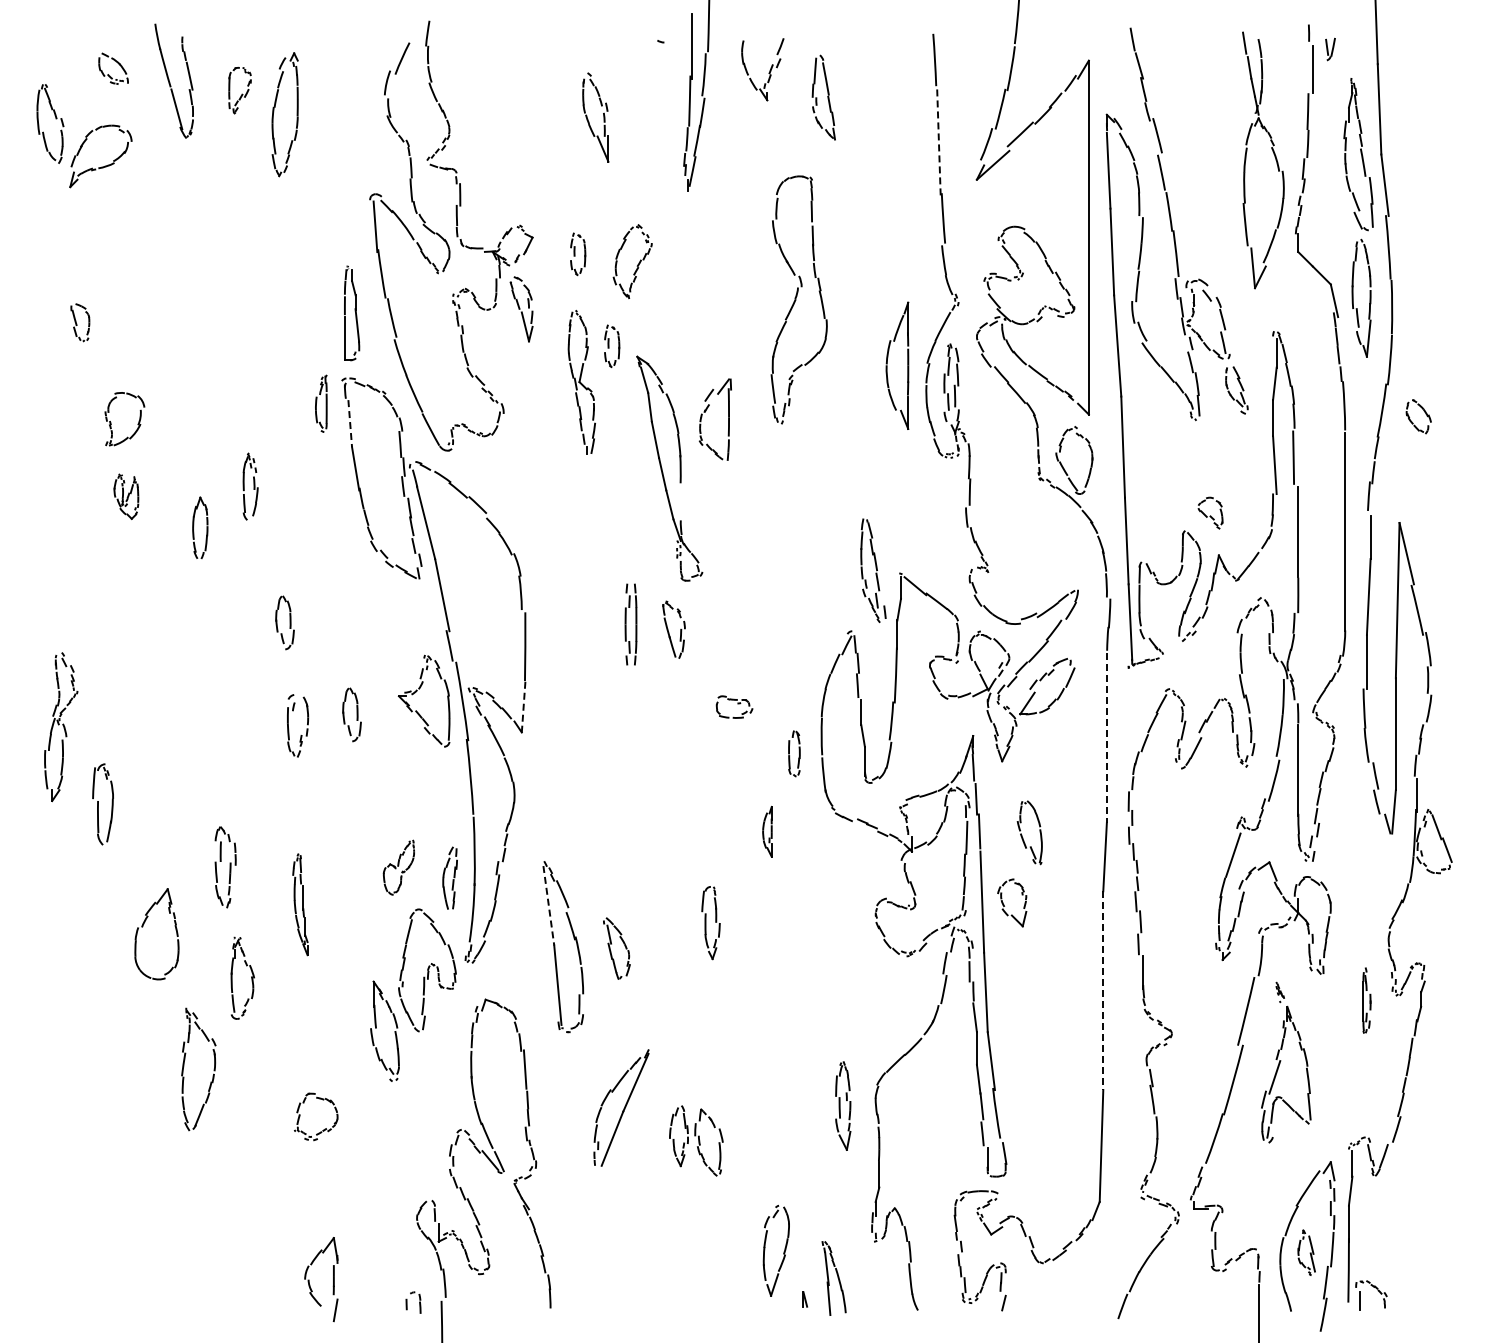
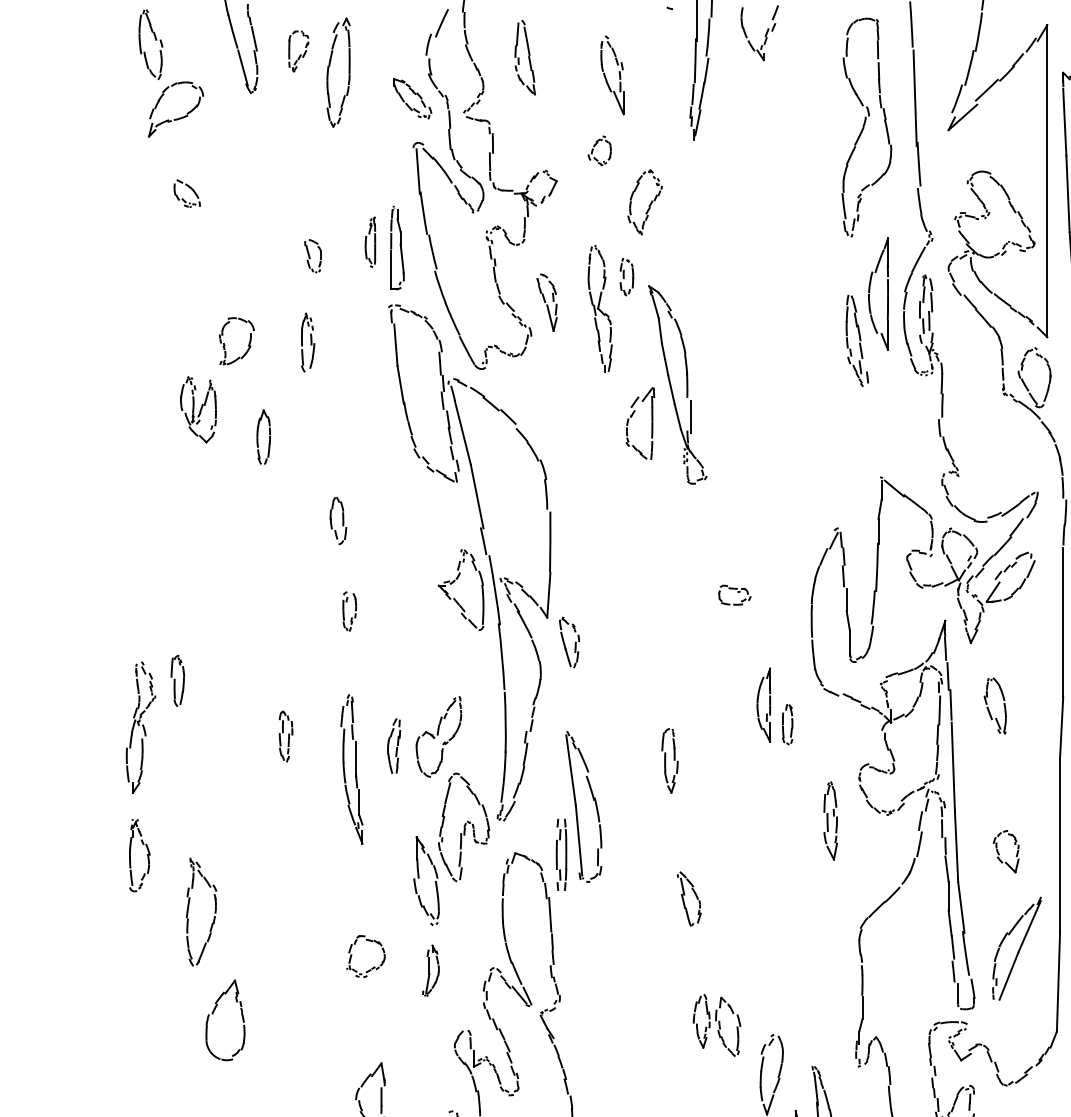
part: (117, 63) -> (190, 189), moved
part: (823, 97) -> (524, 57), moved
part: (55, 119) -> (155, 40), moved
part: (369, 144) -> (412, 99), added
line: (938, 144) -> (914, 99), dashed -> solid
part: (574, 202) -> (593, 150), added
part: (578, 254) -> (597, 196), removed
part: (798, 299) -> (866, 127), moved
part: (521, 309) -> (546, 302), moved
part: (80, 322) -> (313, 256), moved
part: (321, 403) -> (370, 241), moved
part: (706, 411) -> (632, 416), moved
part: (111, 422) -> (225, 344), moved
line: (350, 423) -> (396, 345), dashed -> solid
part: (250, 486) -> (307, 342), moved
part: (126, 496) -> (198, 409), size x1.67
line: (684, 504) -> (690, 416), added
part: (873, 570) -> (857, 340), moved
part: (630, 624) -> (561, 854), moved
part: (673, 629) -> (569, 642), moved
line: (523, 707) -> (548, 595), dashed -> solid
part: (351, 714) -> (397, 601), removed
part: (297, 725) -> (349, 611), size x0.71
part: (61, 727) -> (141, 727), moved
line: (1106, 737) -> (1062, 622), dashed -> solid
part: (794, 753) -> (787, 724), moved
part: (102, 804) -> (177, 681), size x0.71
part: (767, 831) -> (763, 704), size x1.67
part: (225, 867) -> (285, 736), size x0.71
part: (398, 867) -> (438, 736), size x1.67
part: (449, 877) -> (393, 745), moved
part: (300, 904) -> (352, 769), size x1.67
line: (548, 906) -> (570, 771), dashed -> solid
part: (1005, 906) -> (1000, 854), moved
part: (710, 923) -> (669, 761), moved
part: (143, 926) -> (213, 1013), moved
part: (616, 948) -> (688, 898), moved
part: (251, 977) -> (147, 854), moved
line: (1103, 991) -> (1060, 846), dashed -> solid
part: (184, 1066) -> (188, 909), moved
part: (843, 1105) -> (830, 820), moved
part: (621, 1107) -> (1017, 948), moved
part: (389, 1132) -> (430, 970), added
part: (696, 1140) -> (717, 1025), moved

